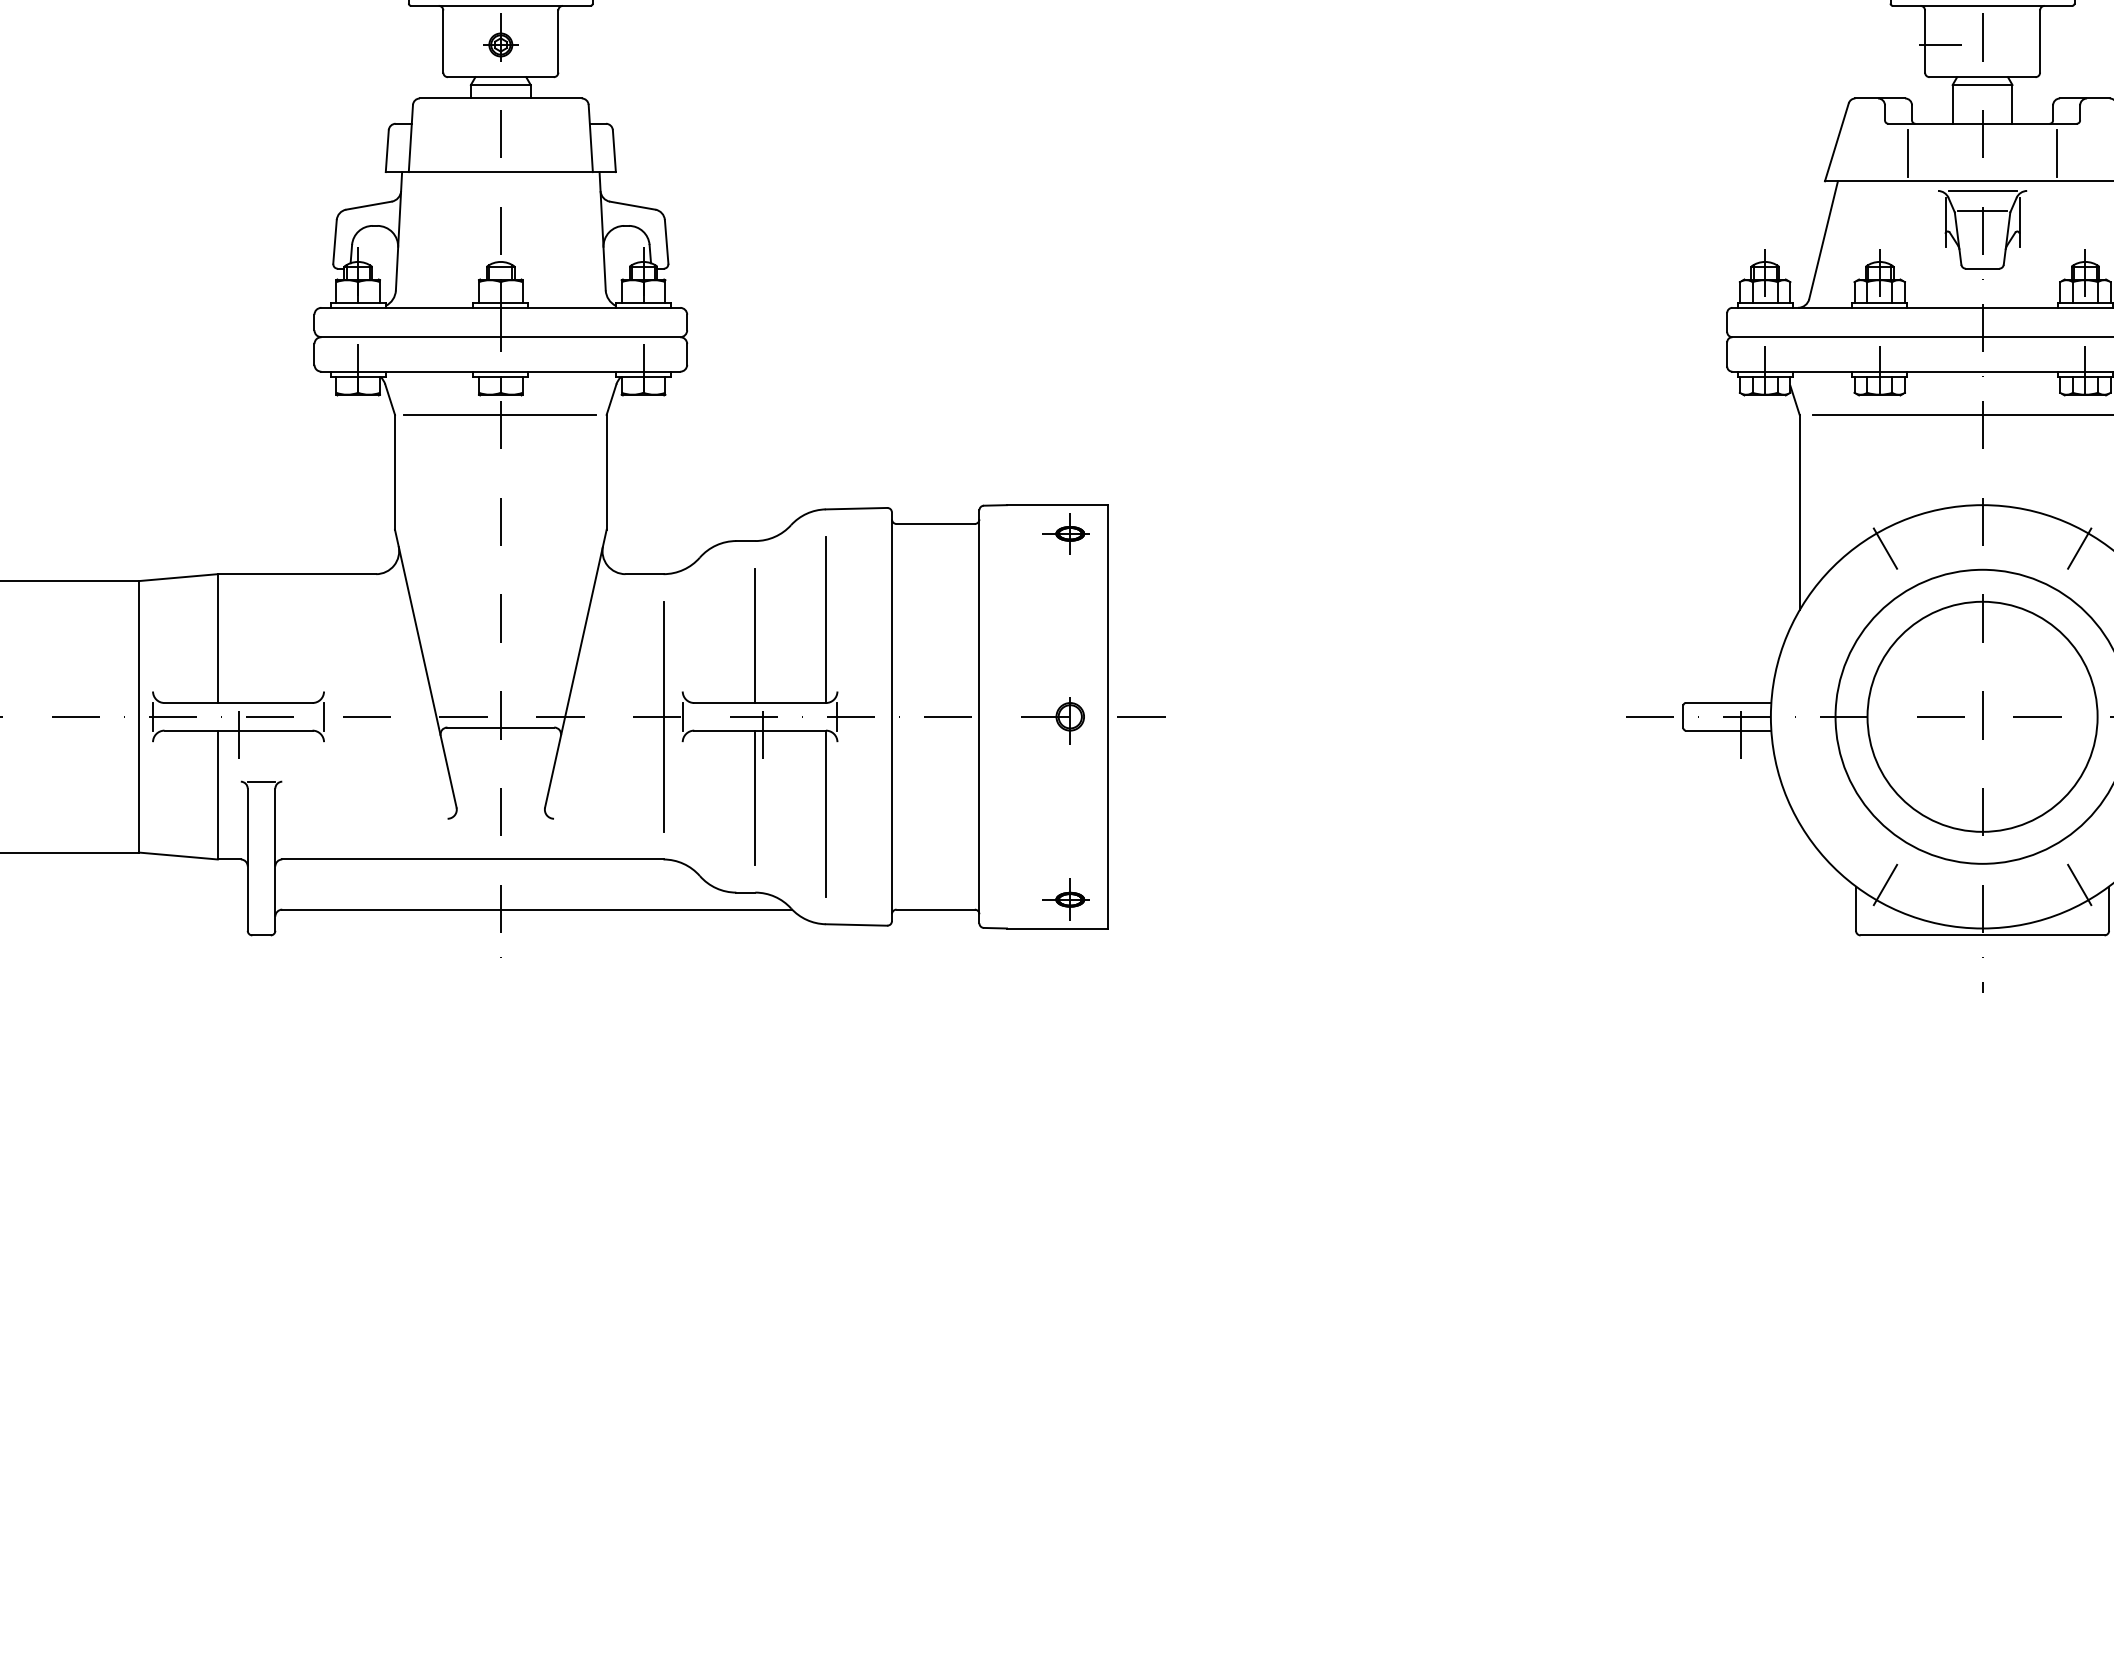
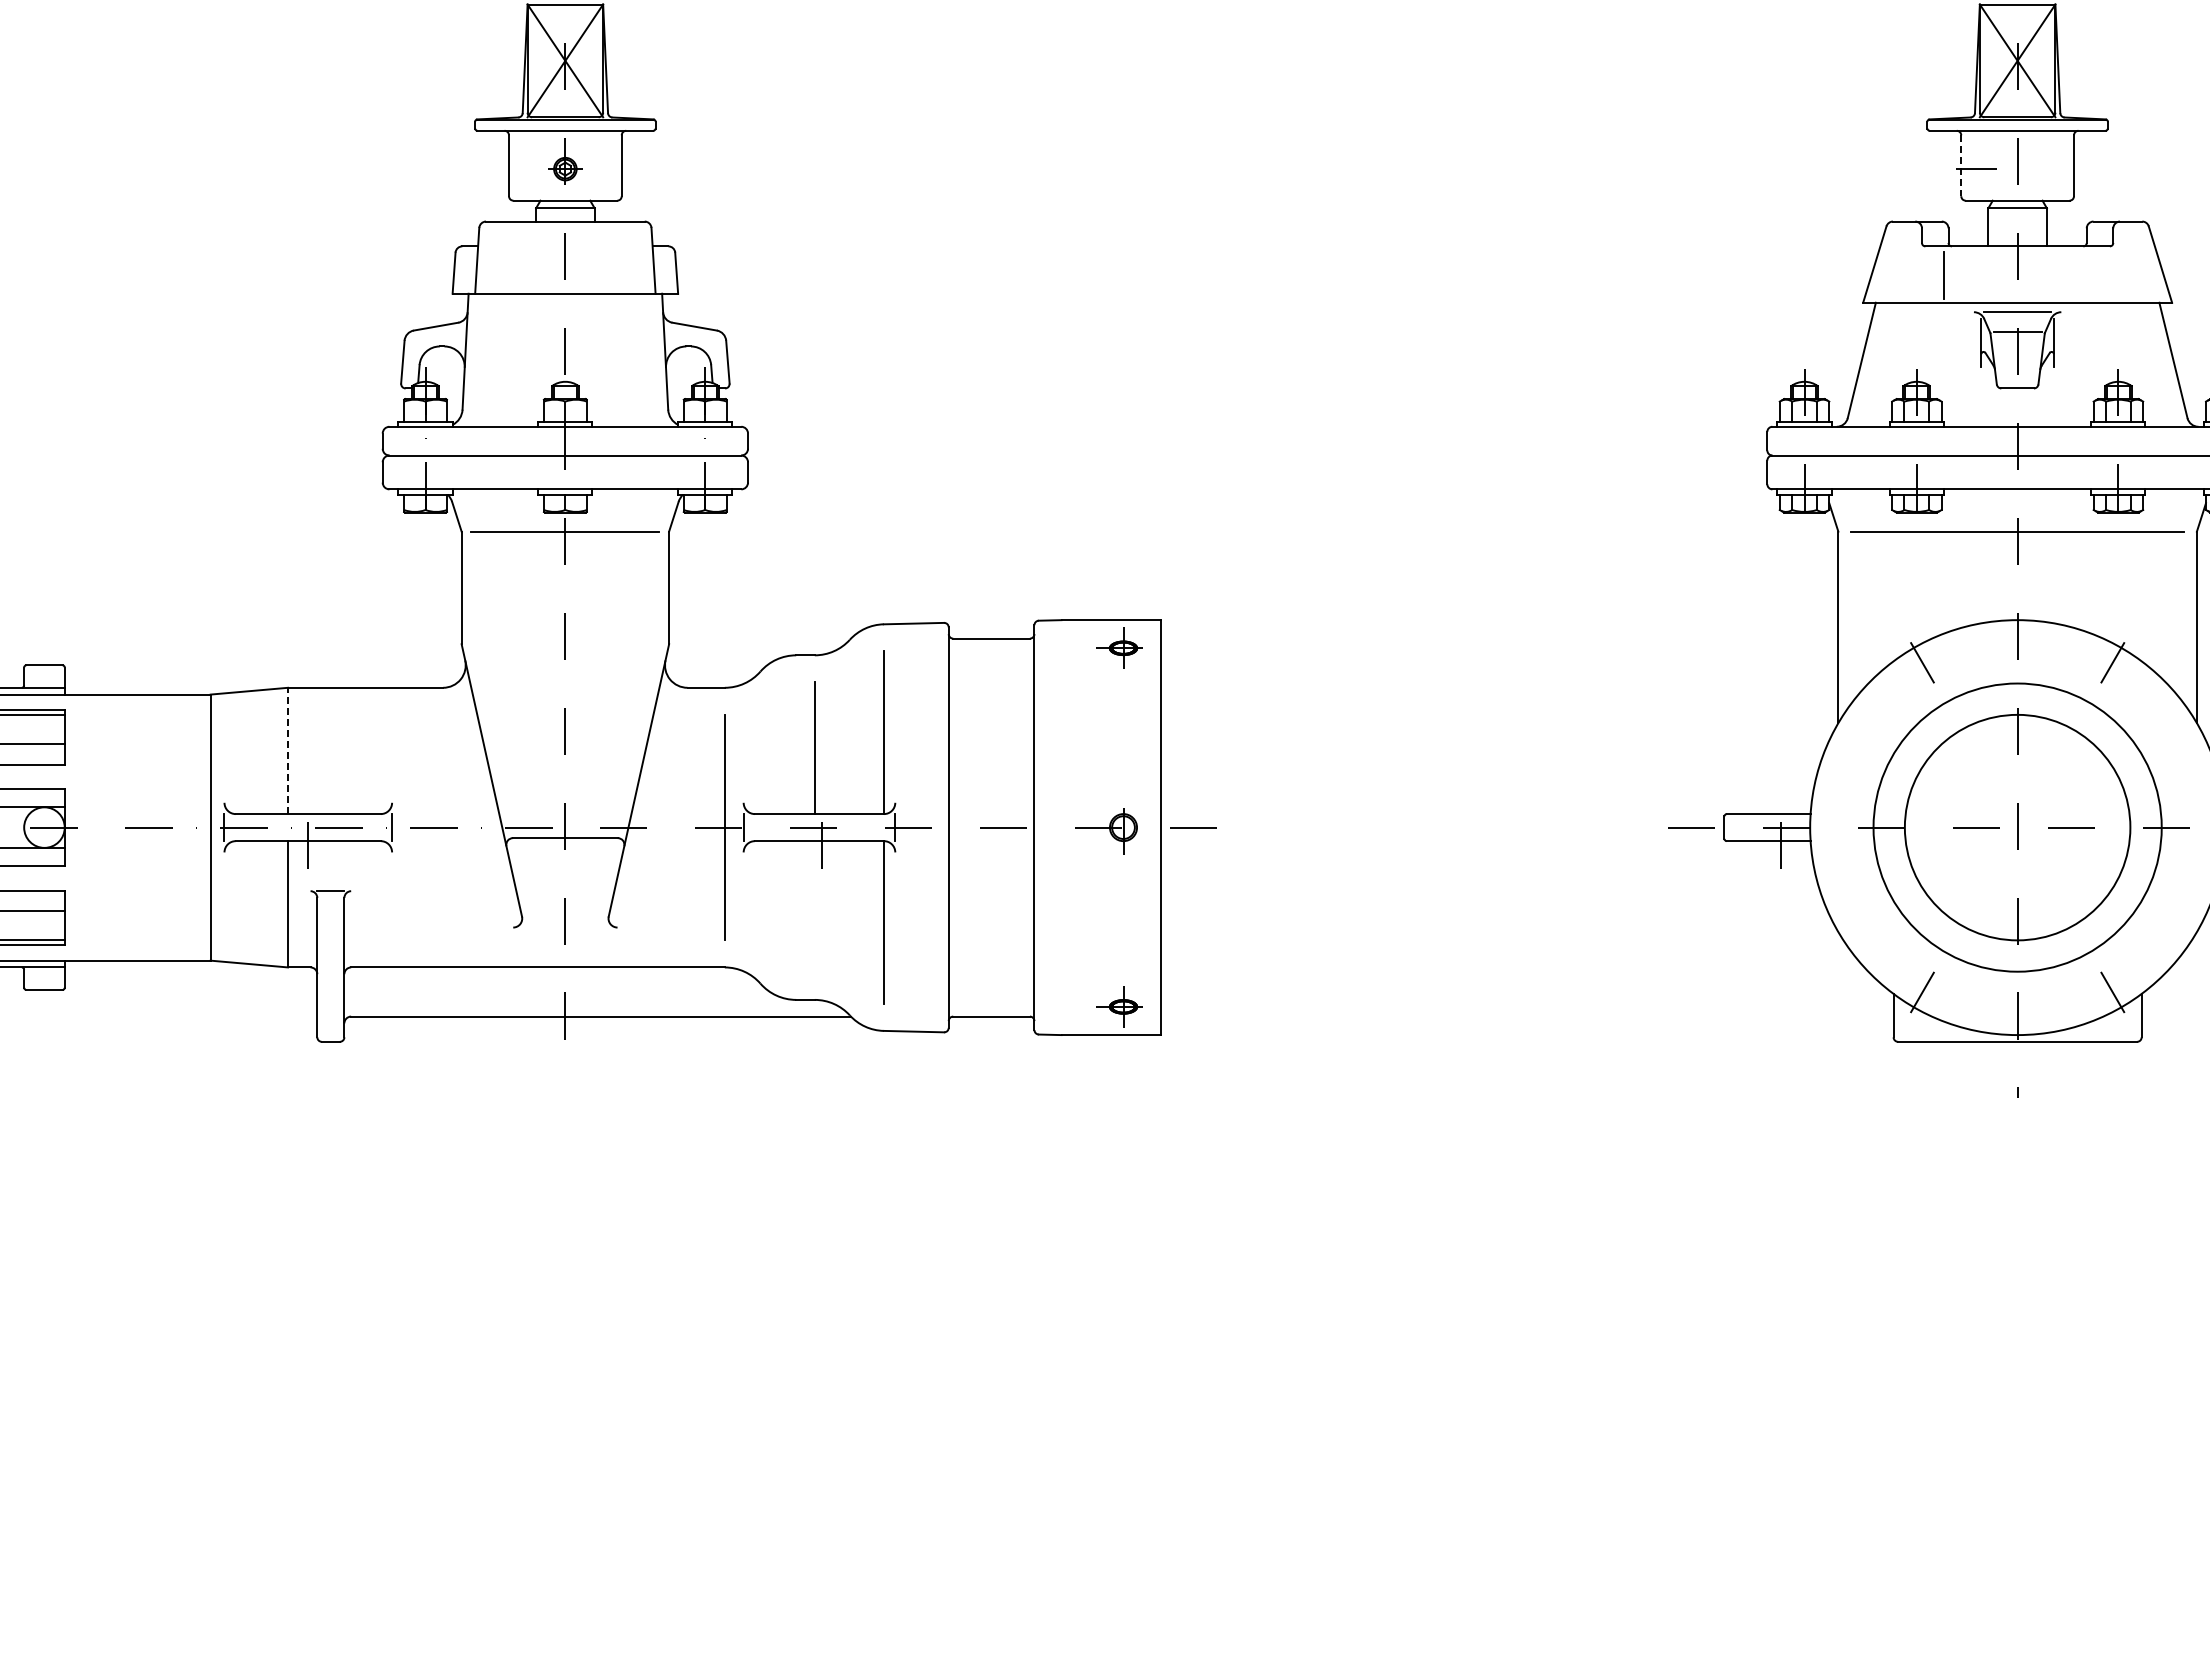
line: (1925, 42) -> (1961, 166), solid -> dashed
line: (2056, 153) -> (2090, 275), removed
line: (218, 638) -> (288, 750), solid -> dashed
line: (755, 797) -> (814, 906), removed

